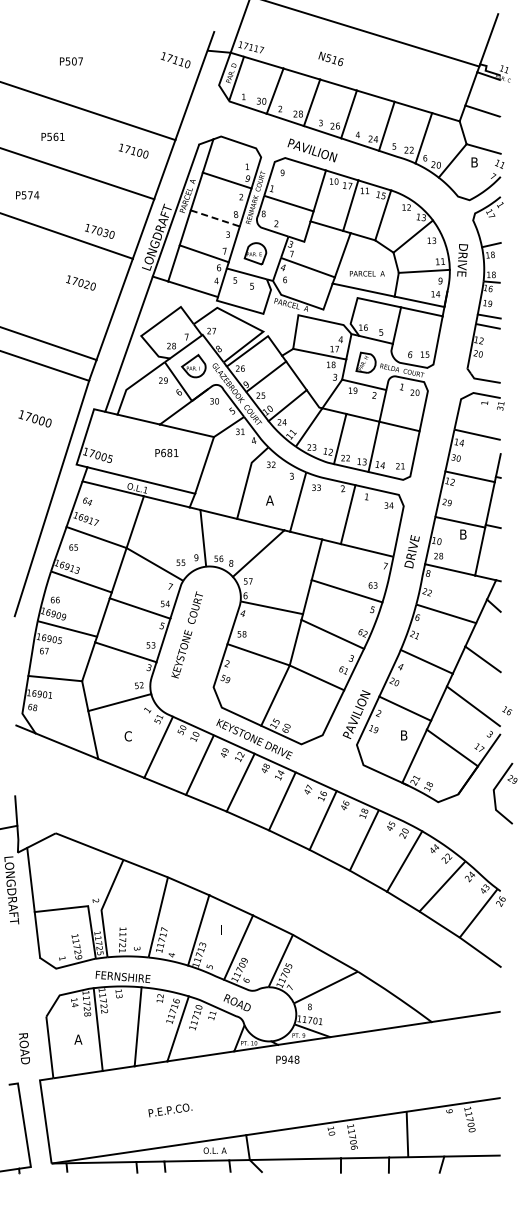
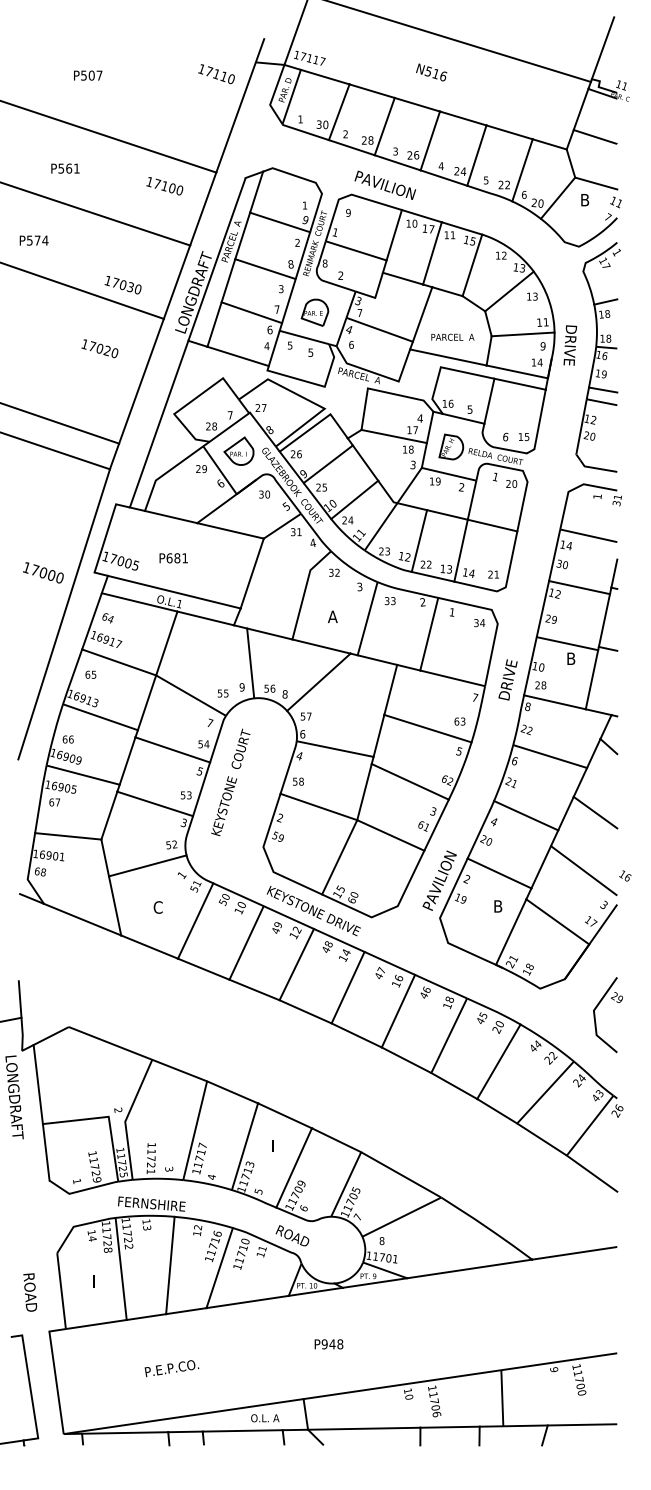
text: (330, 58) -> (430, 72), moved
line: (216, 218) -> (266, 269), dashed -> solid
text: (462, 260) -> (570, 345), moved
text: (34, 418) -> (42, 572), moved
text: (166, 453) -> (173, 558), moved
part: (495, 794) -> (596, 1016), moved
text: (78, 1039) -> (96, 1281), A -> I
text: (287, 1059) -> (328, 1344), moved
text: (170, 1110) -> (172, 1368), moved

